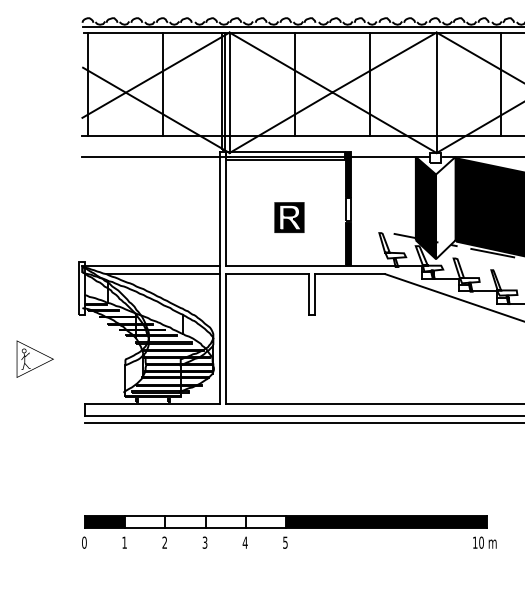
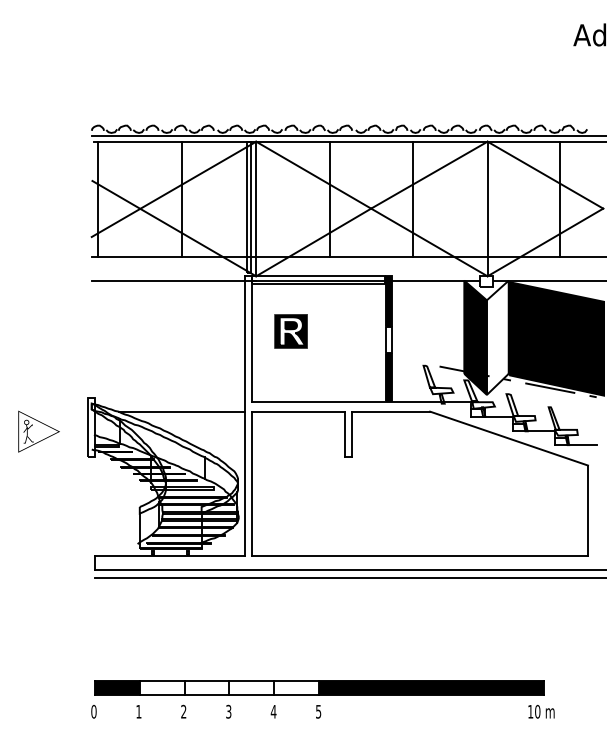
part: (288, 217) -> (290, 331), moved
line: (151, 265) -> (168, 402), removed
part: (34, 359) -> (38, 431), moved

